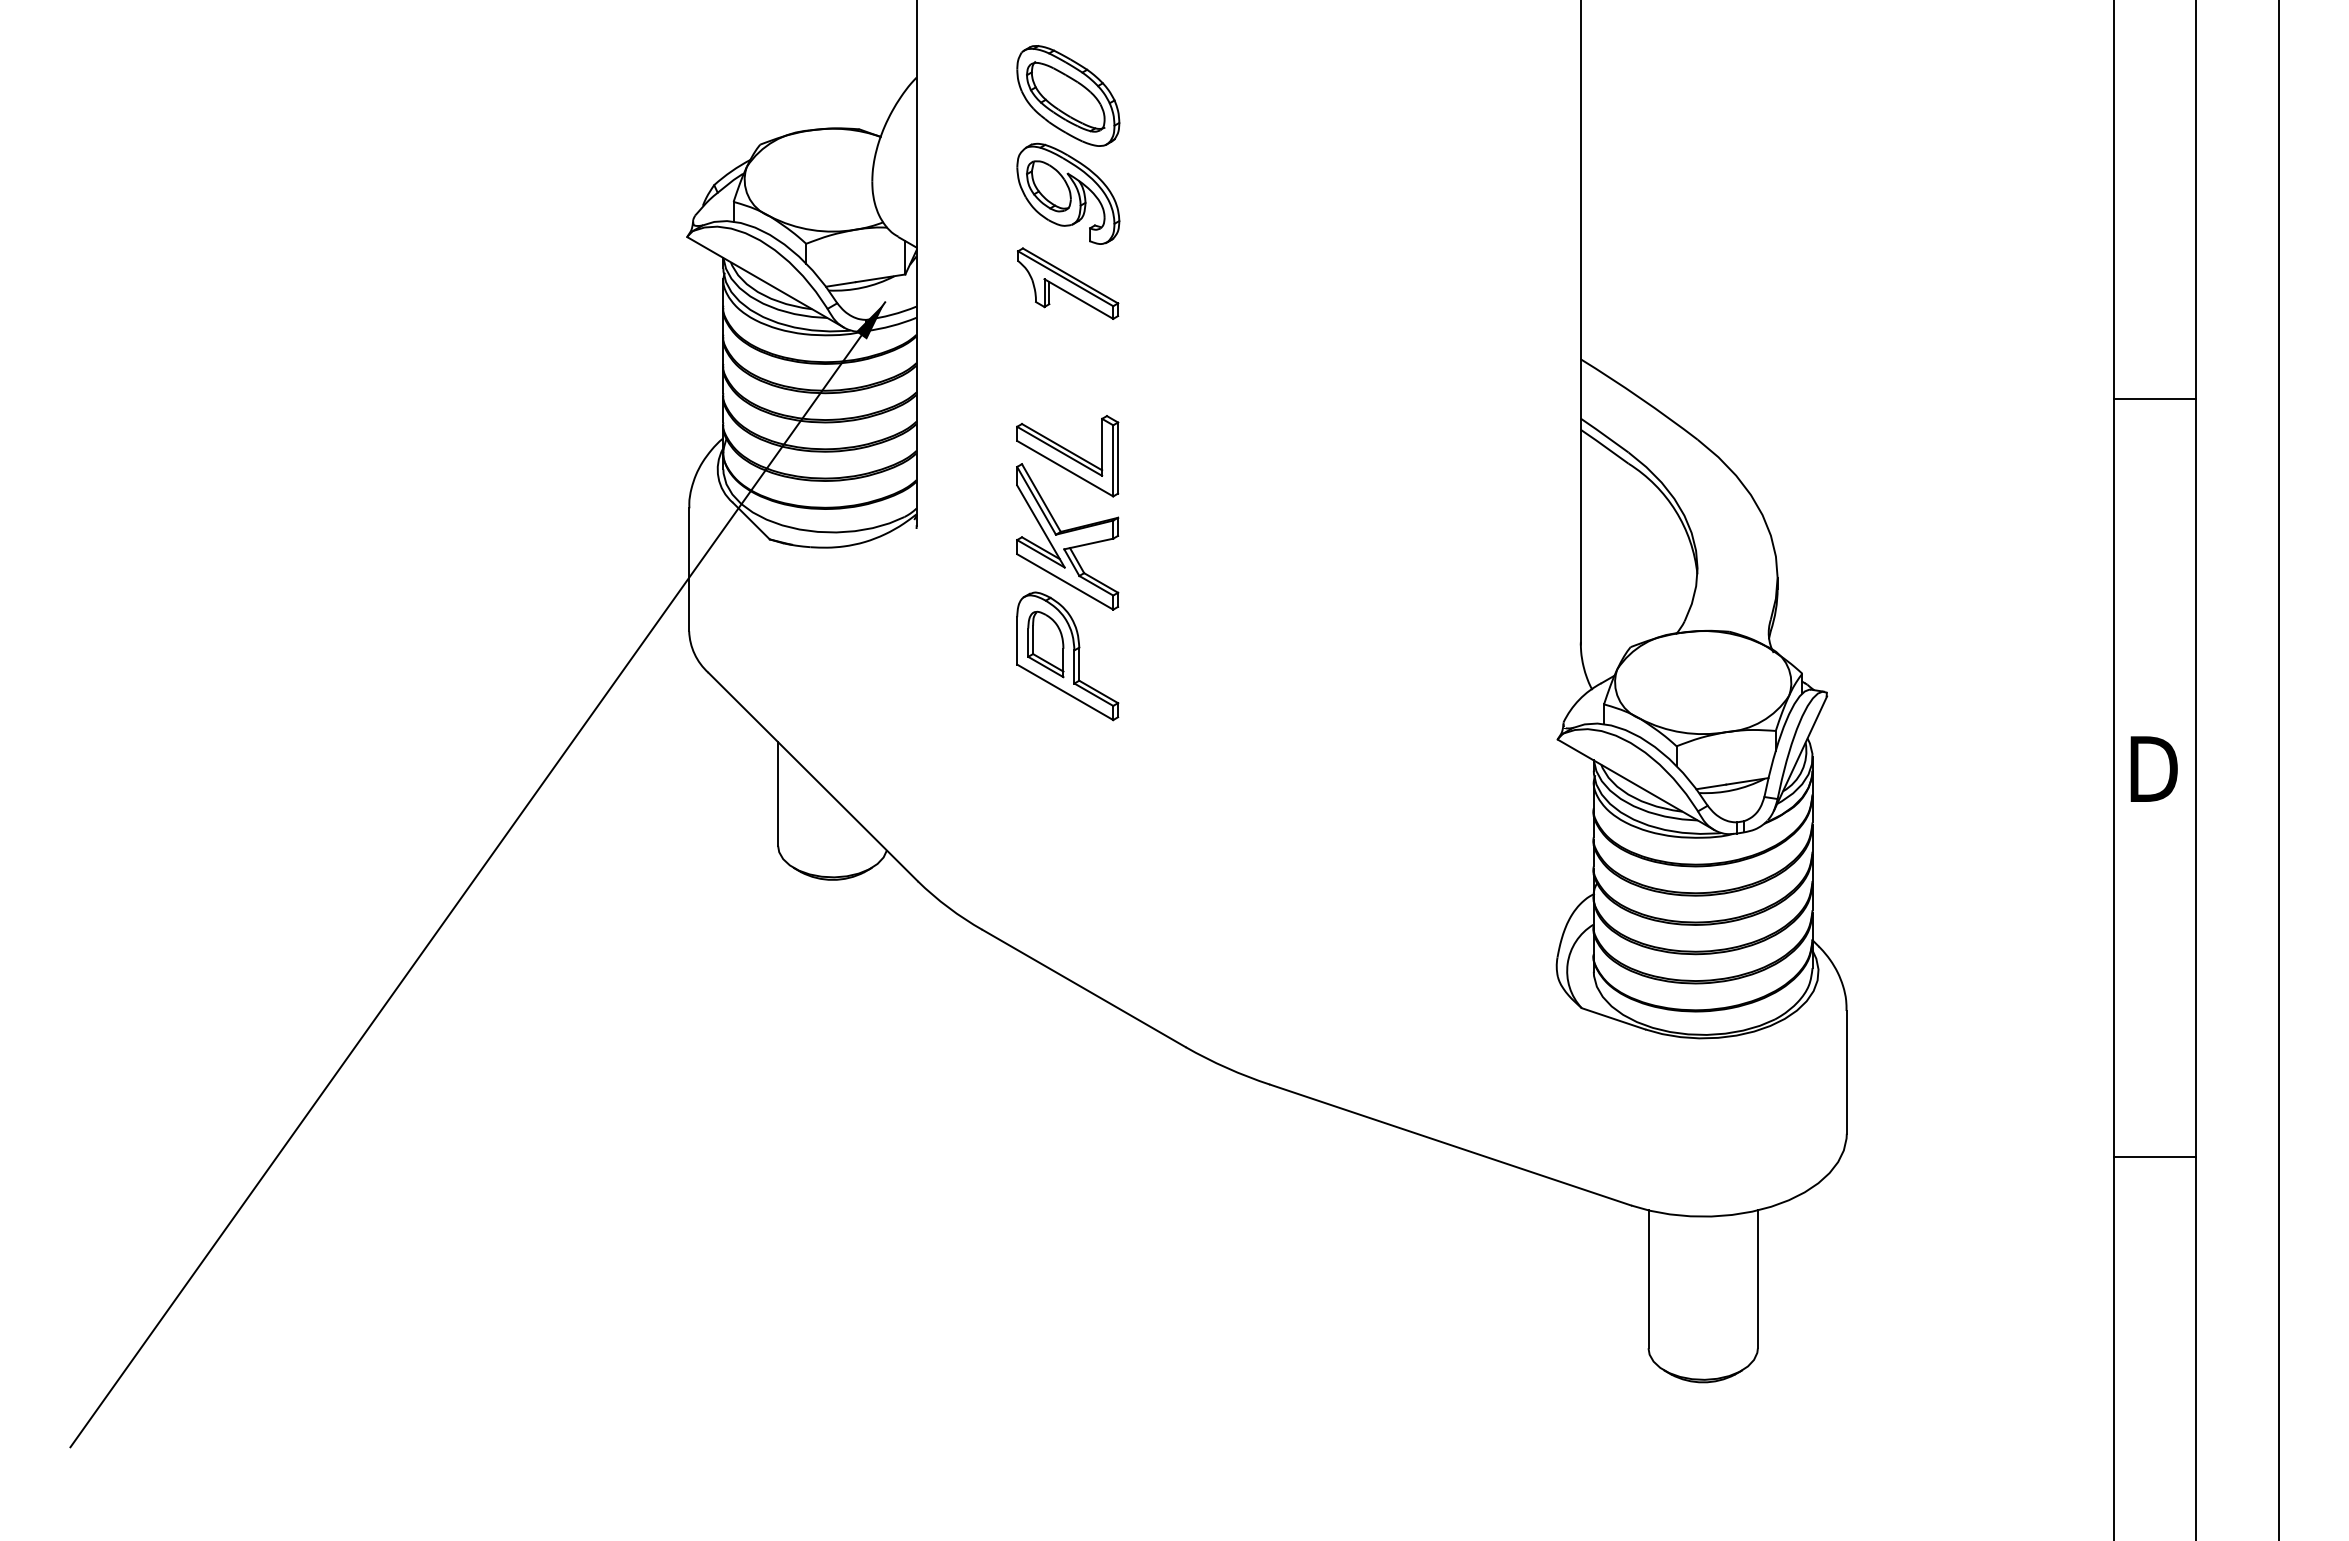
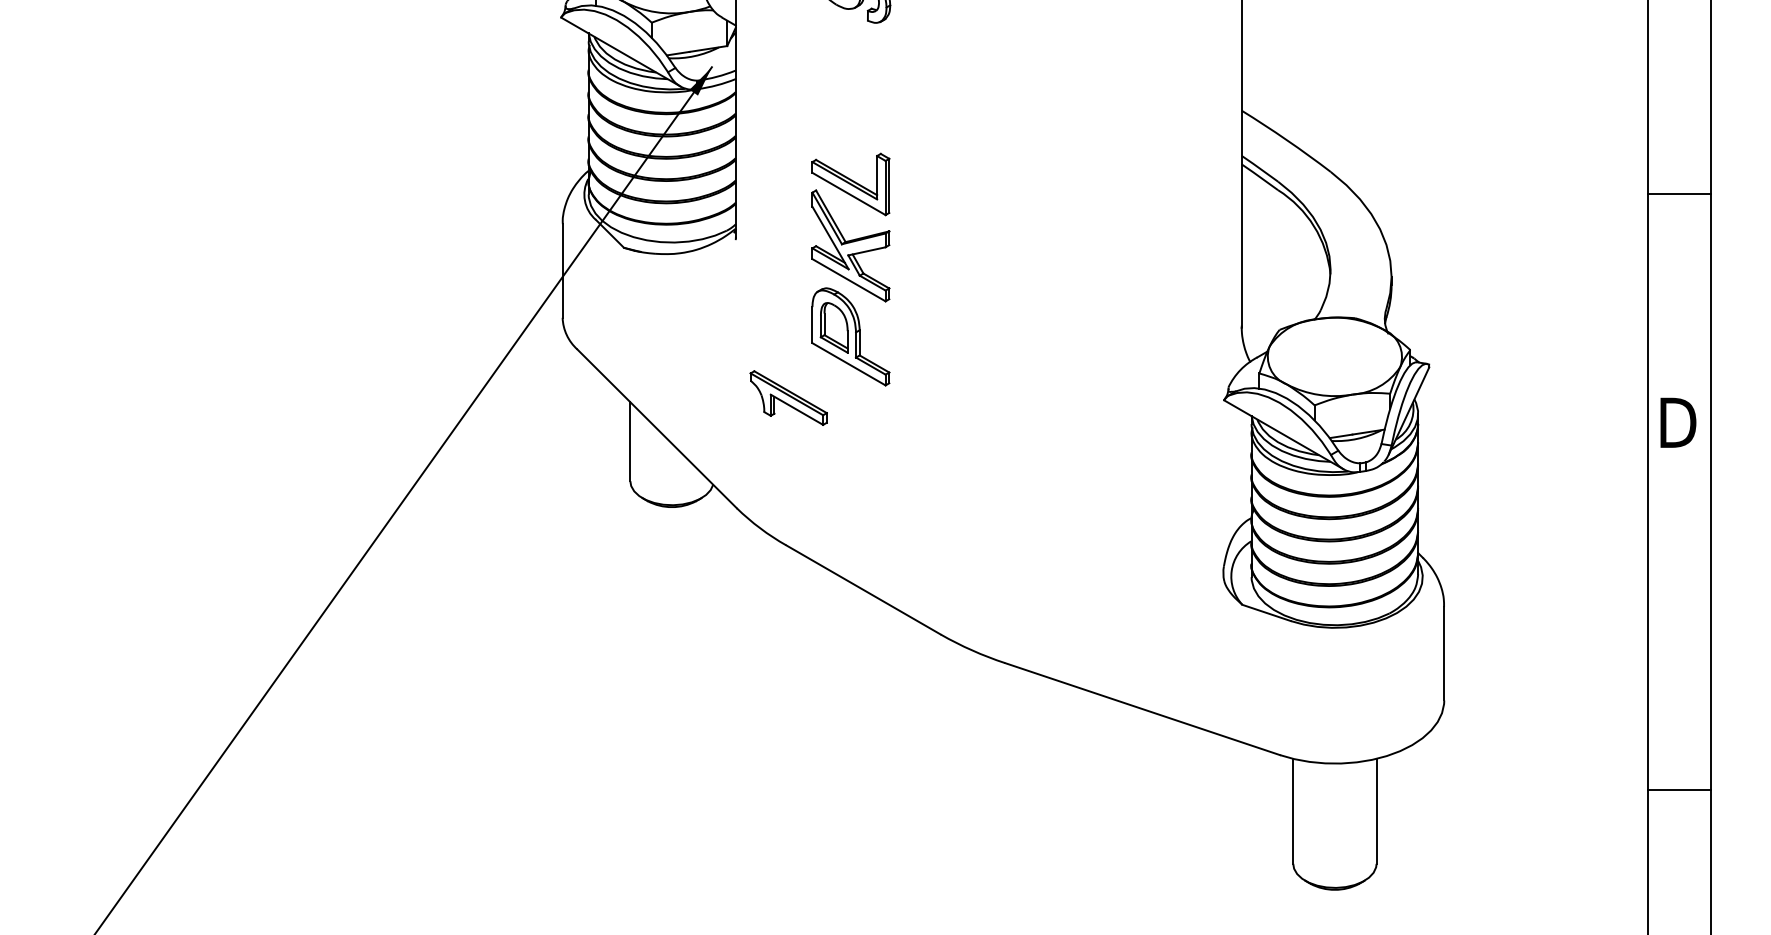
part: (1068, 283) -> (789, 397), moved
line: (2155, 399) -> (1679, 194), moved
line: (2155, 1156) -> (1679, 789), moved

